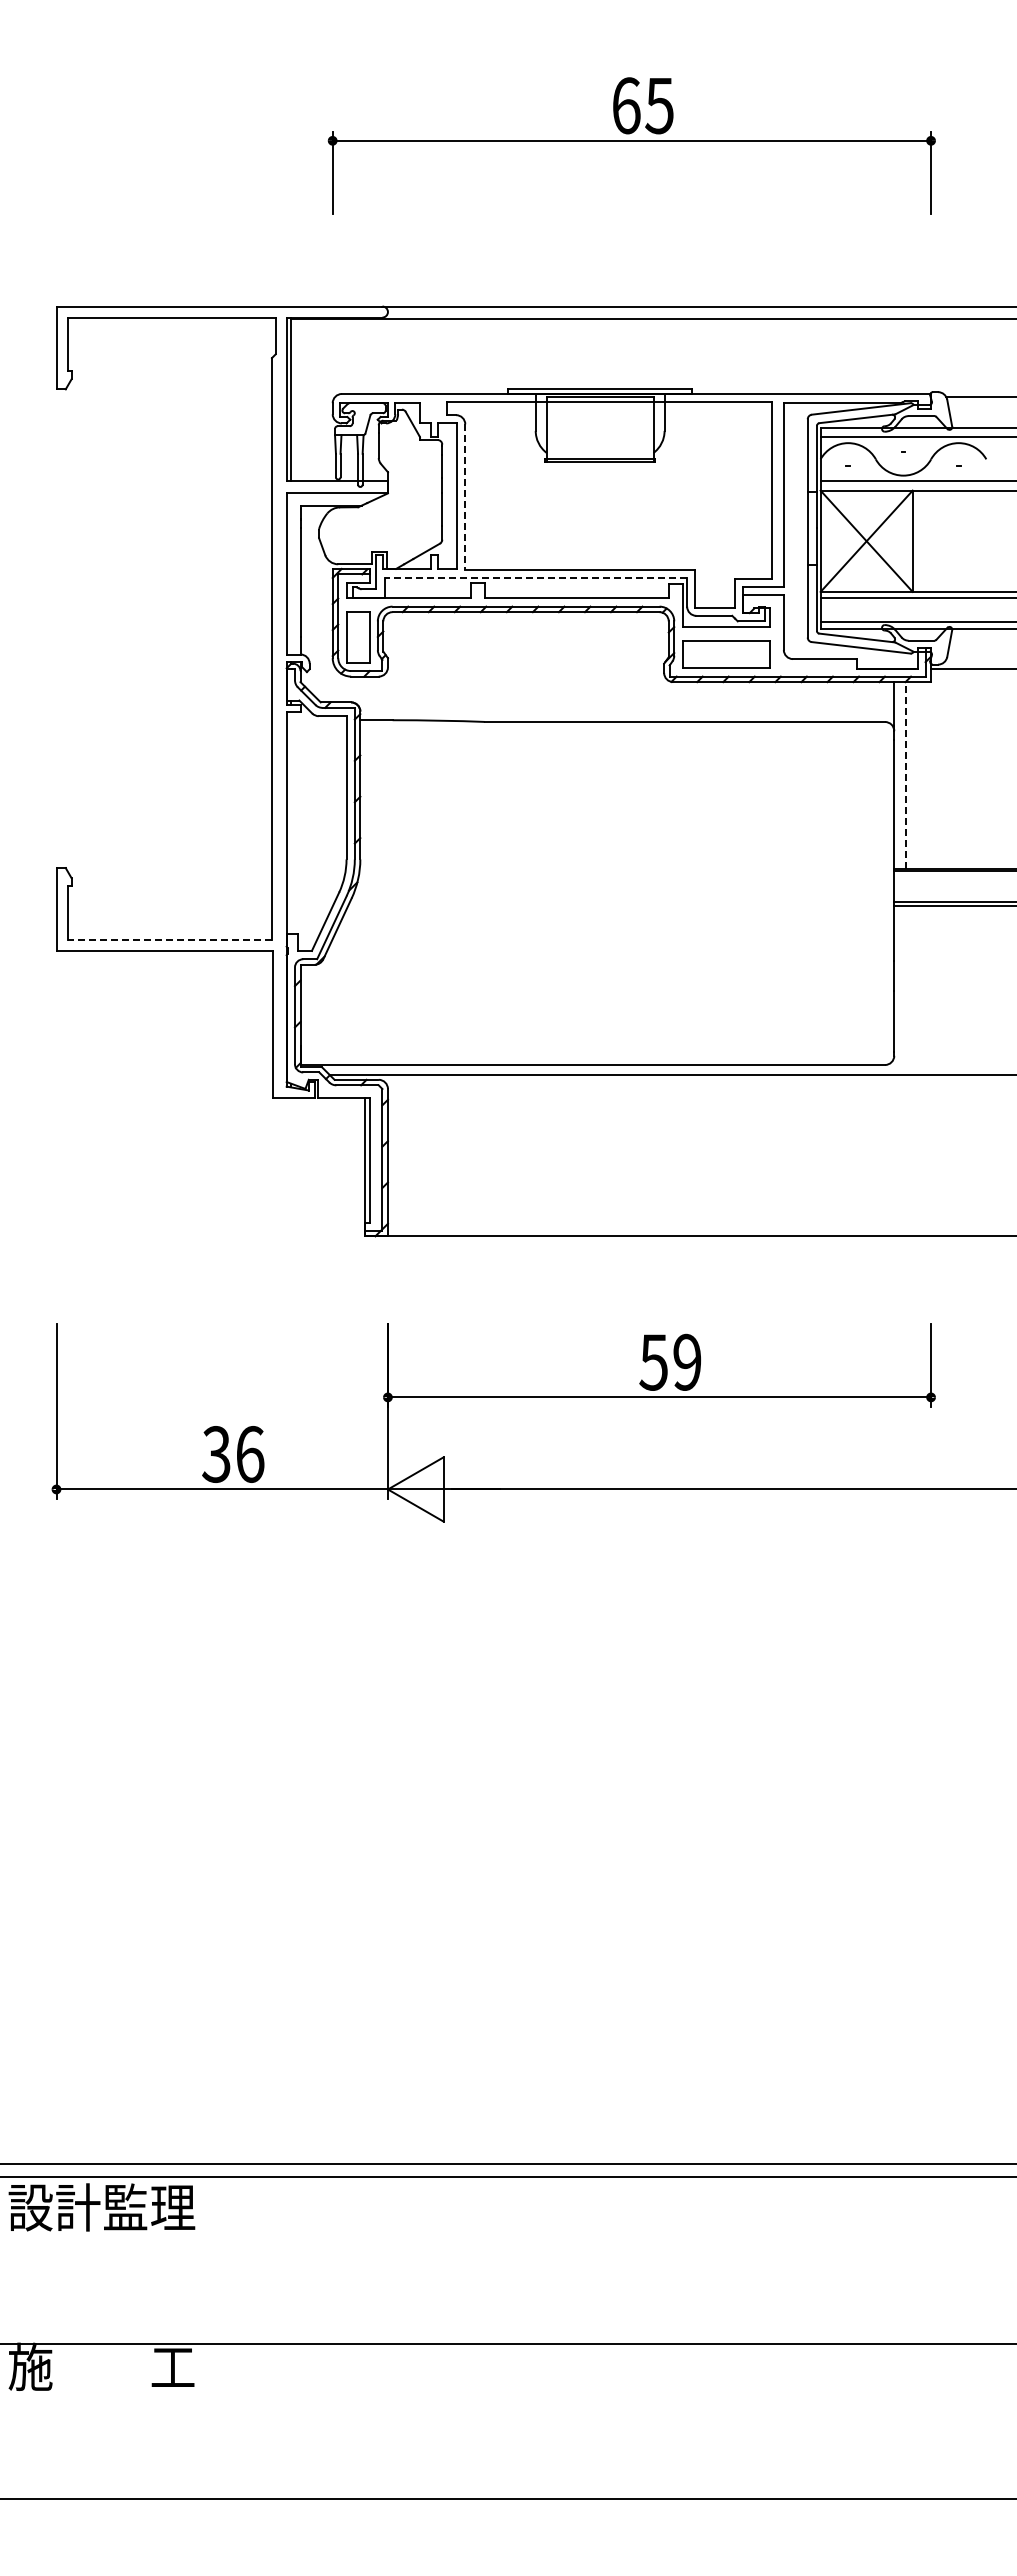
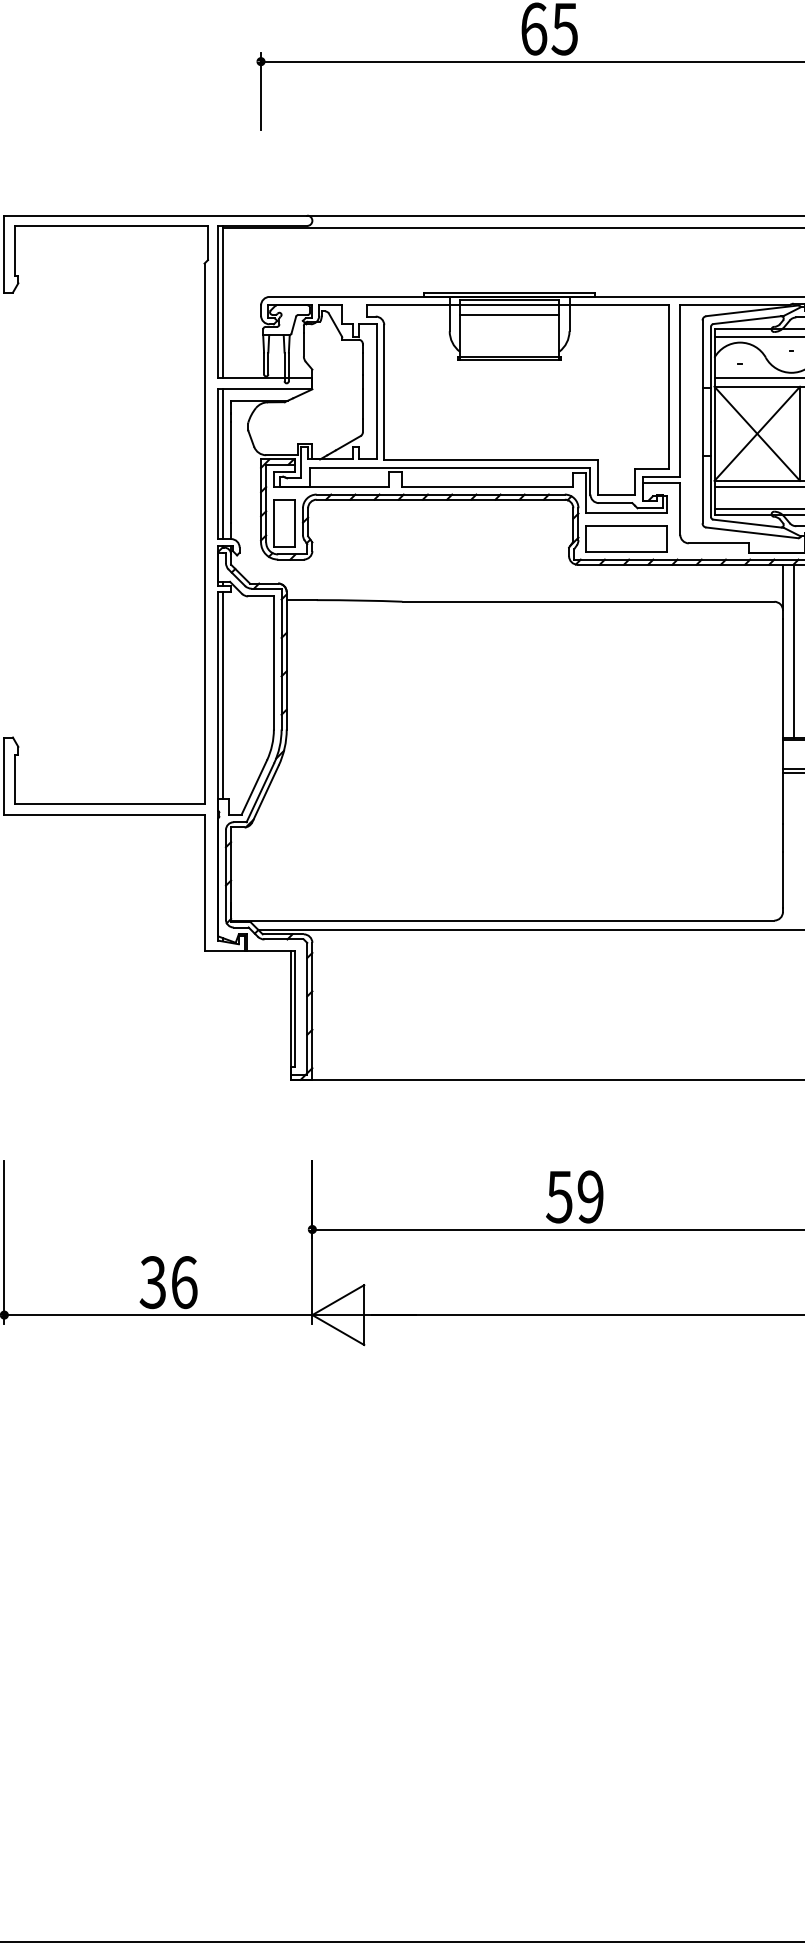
line: (599, 413) -> (508, 315), added
line: (465, 497) -> (384, 393), dashed -> solid
line: (291, 573) -> (222, 463), added
line: (536, 578) -> (450, 468), dashed -> solid
line: (905, 775) -> (793, 651), dashed -> solid
line: (291, 822) -> (222, 695), added
line: (169, 939) -> (109, 803), dashed -> solid

